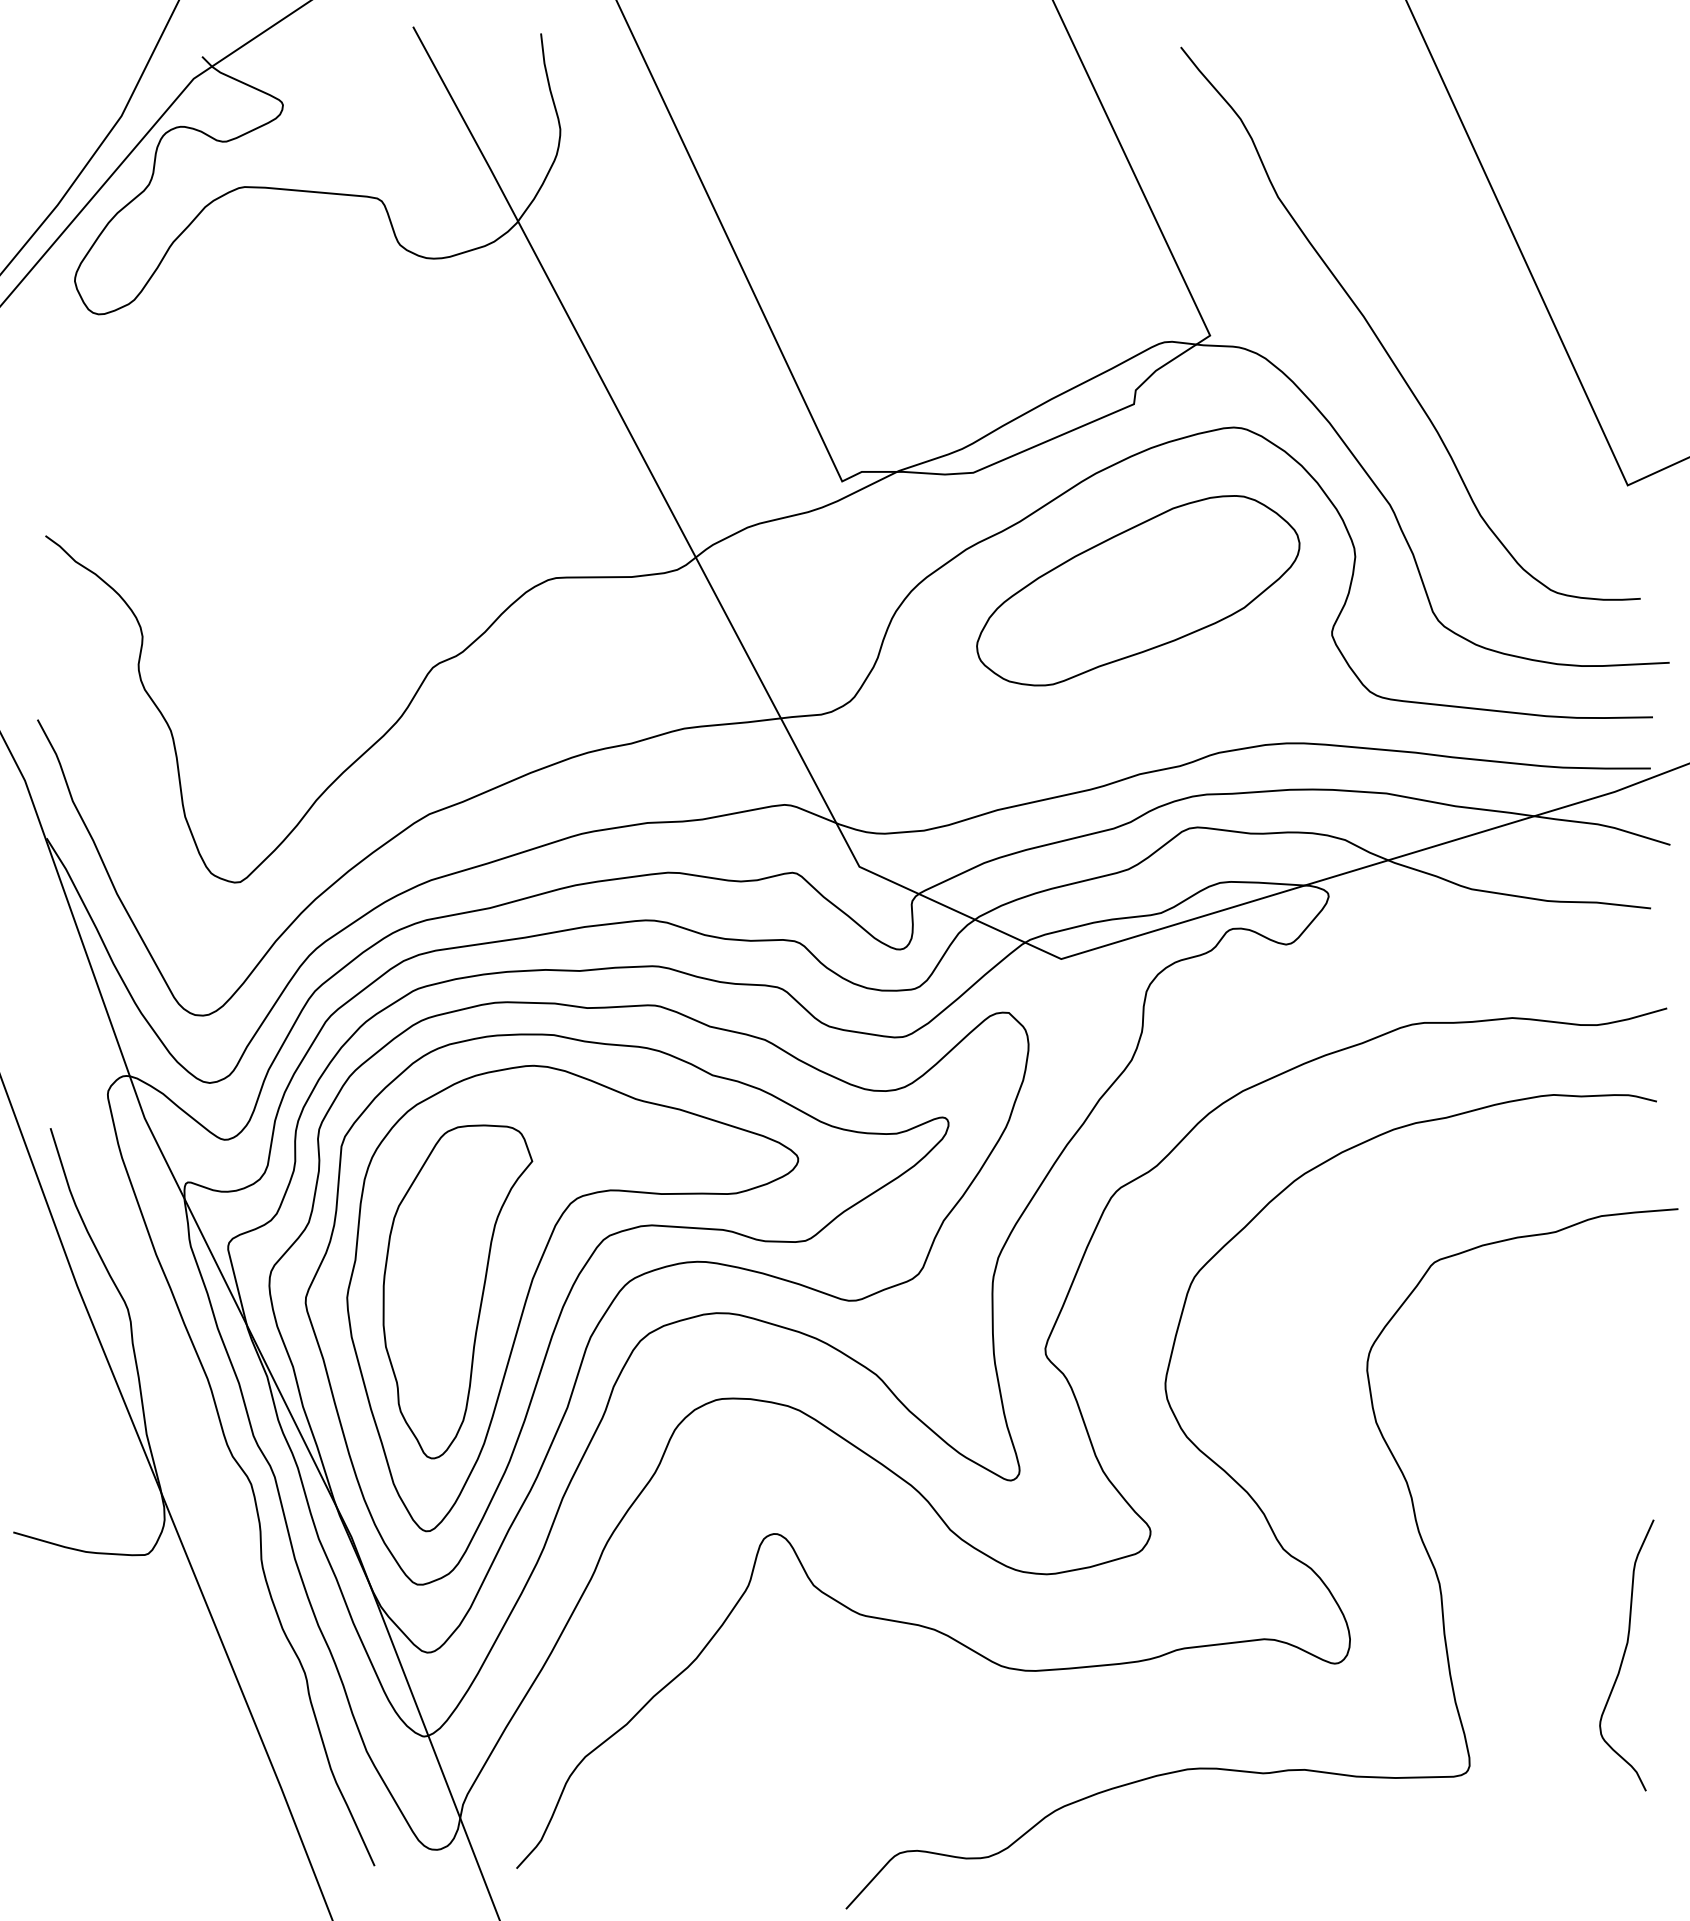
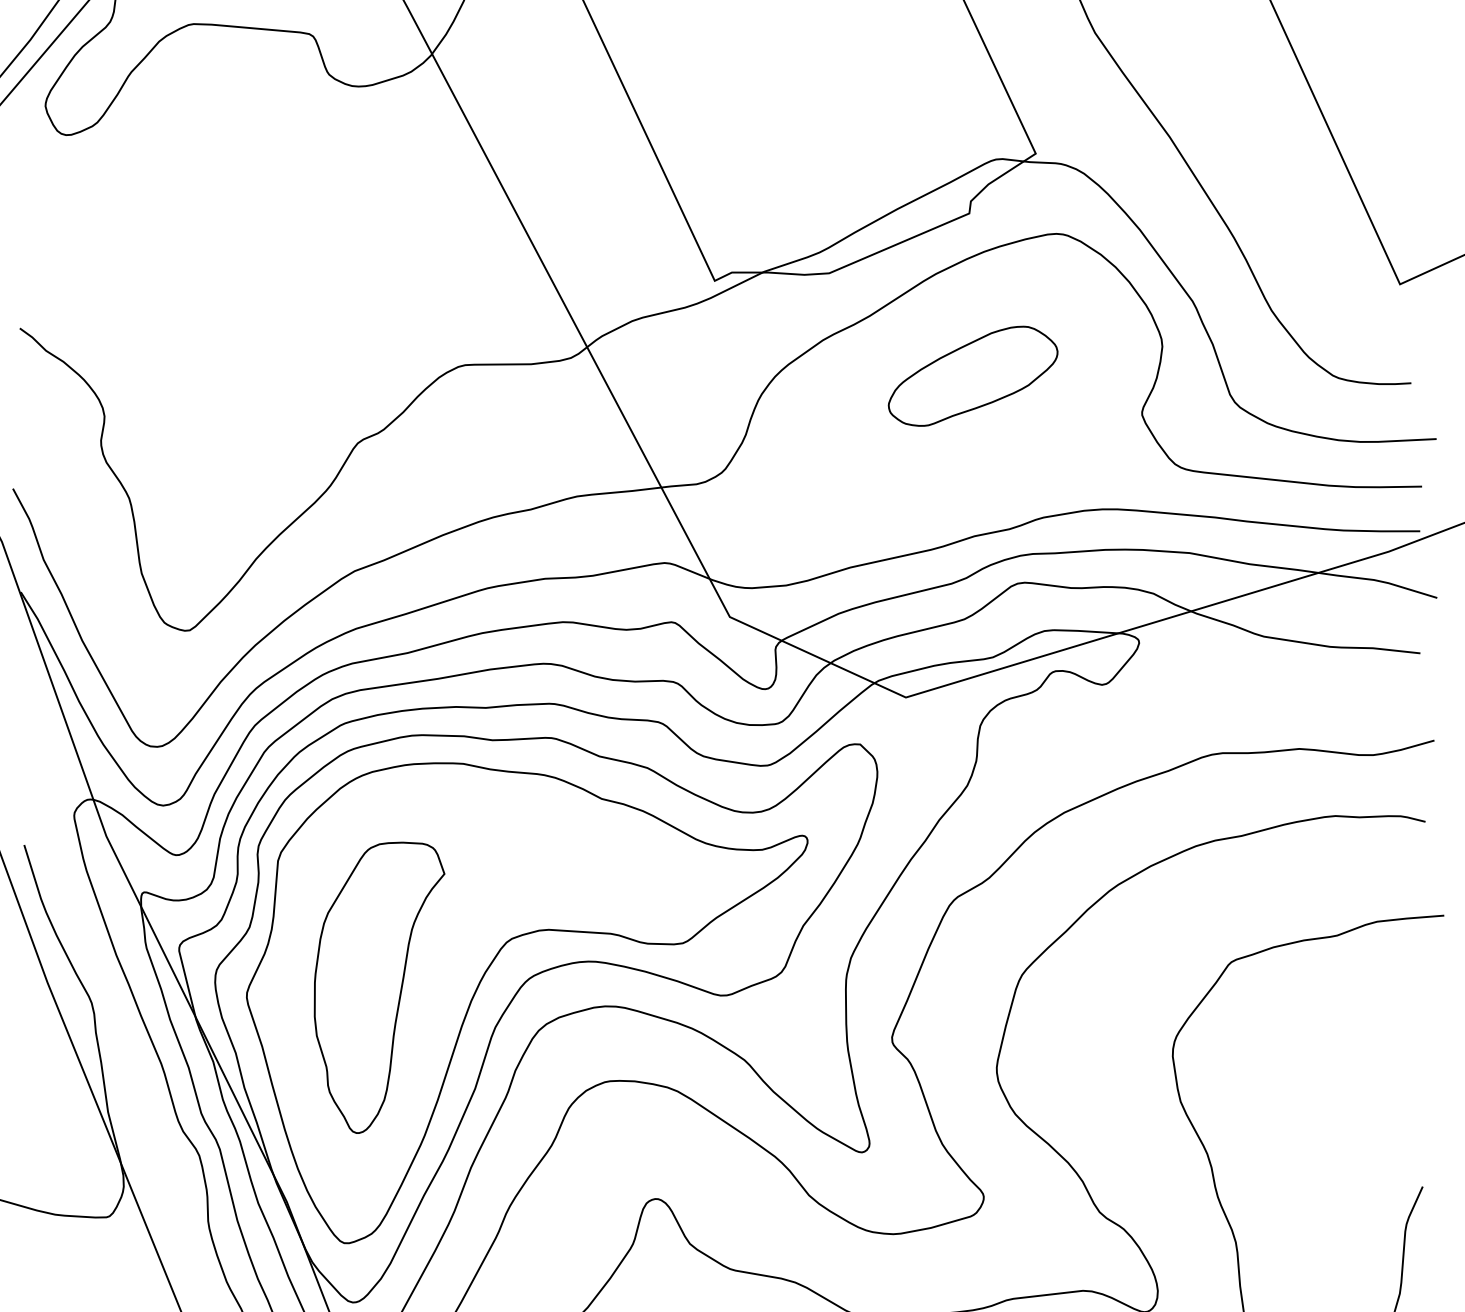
part: (1138, 590) -> (973, 376), size x0.6
part: (531, 1287) -> (443, 984), removed

